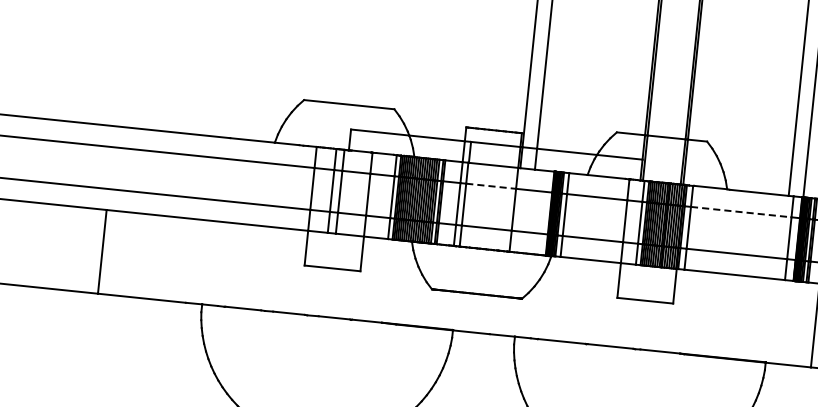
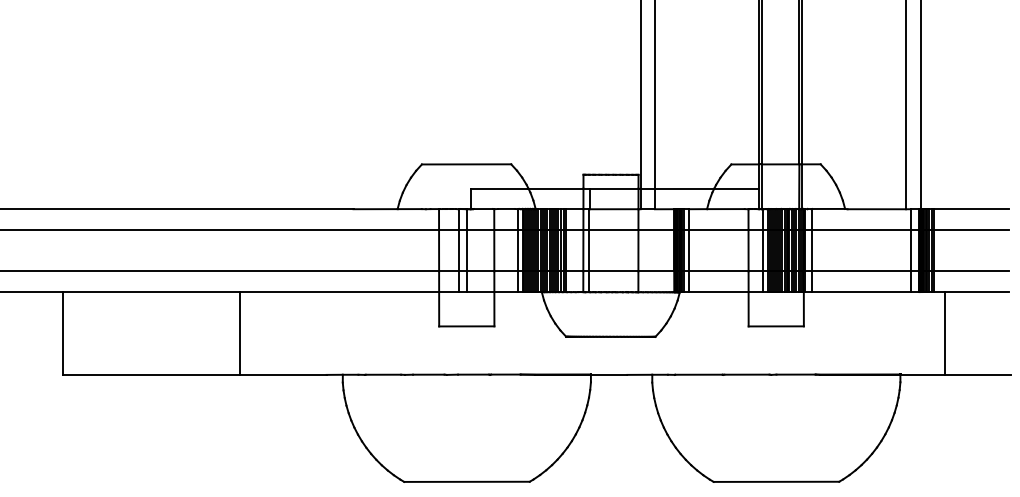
line: (490, 185) -> (613, 229), dashed -> solid
line: (741, 211) -> (861, 229), dashed -> solid

